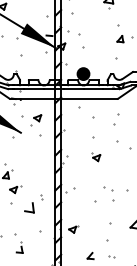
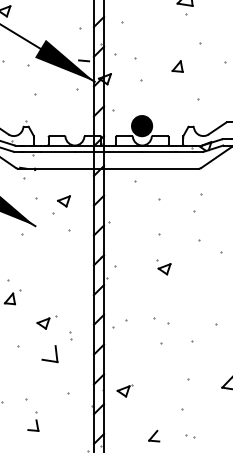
part: (120, 39) -> (177, 67), moved
part: (108, 188) -> (162, 321), moved
part: (15, 189) -> (46, 322), moved

